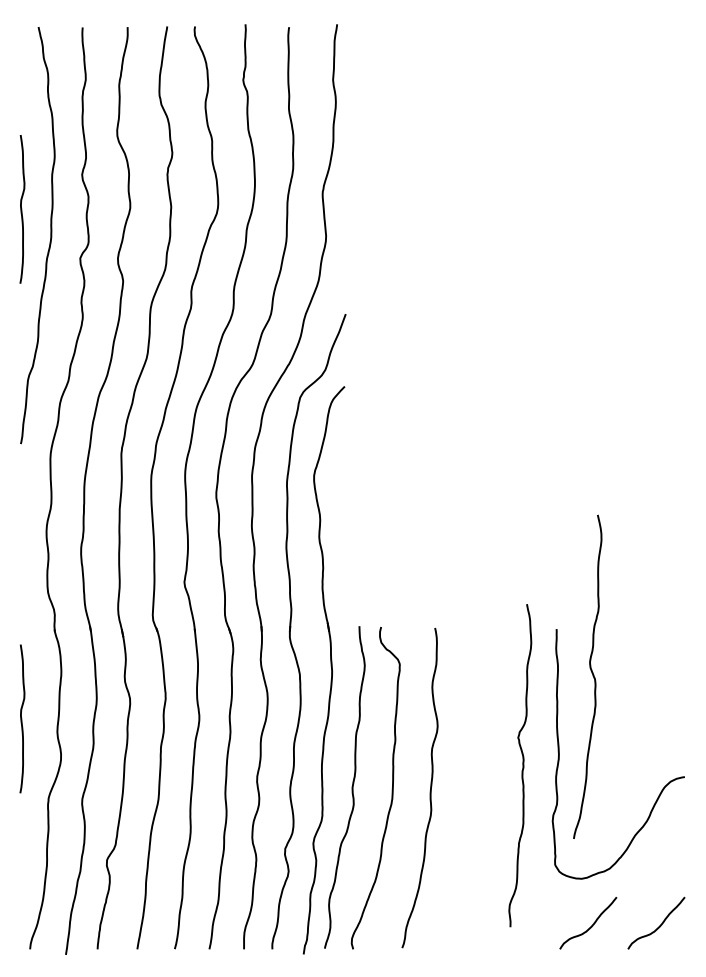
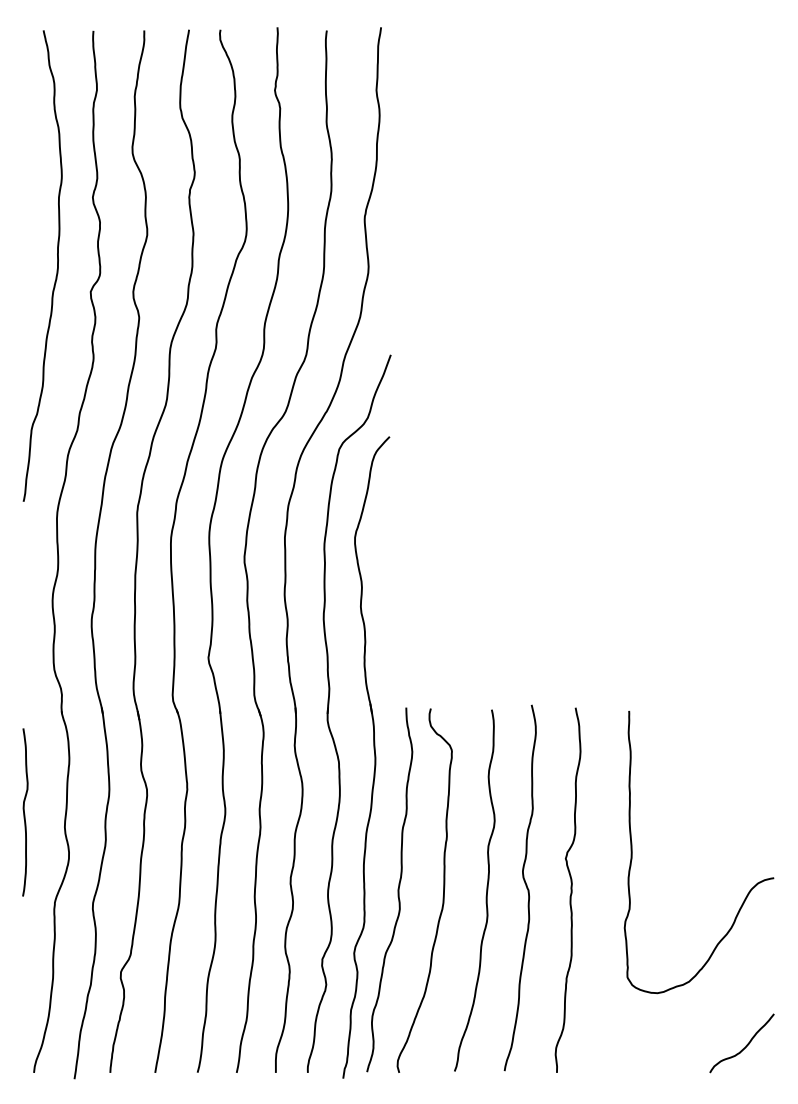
curve: (21, 209) -> (24, 236), removed
curve: (592, 675) -> (525, 886), moved
curve: (522, 764) -> (570, 889), moved
curve: (591, 925) -> (668, 1046), removed

